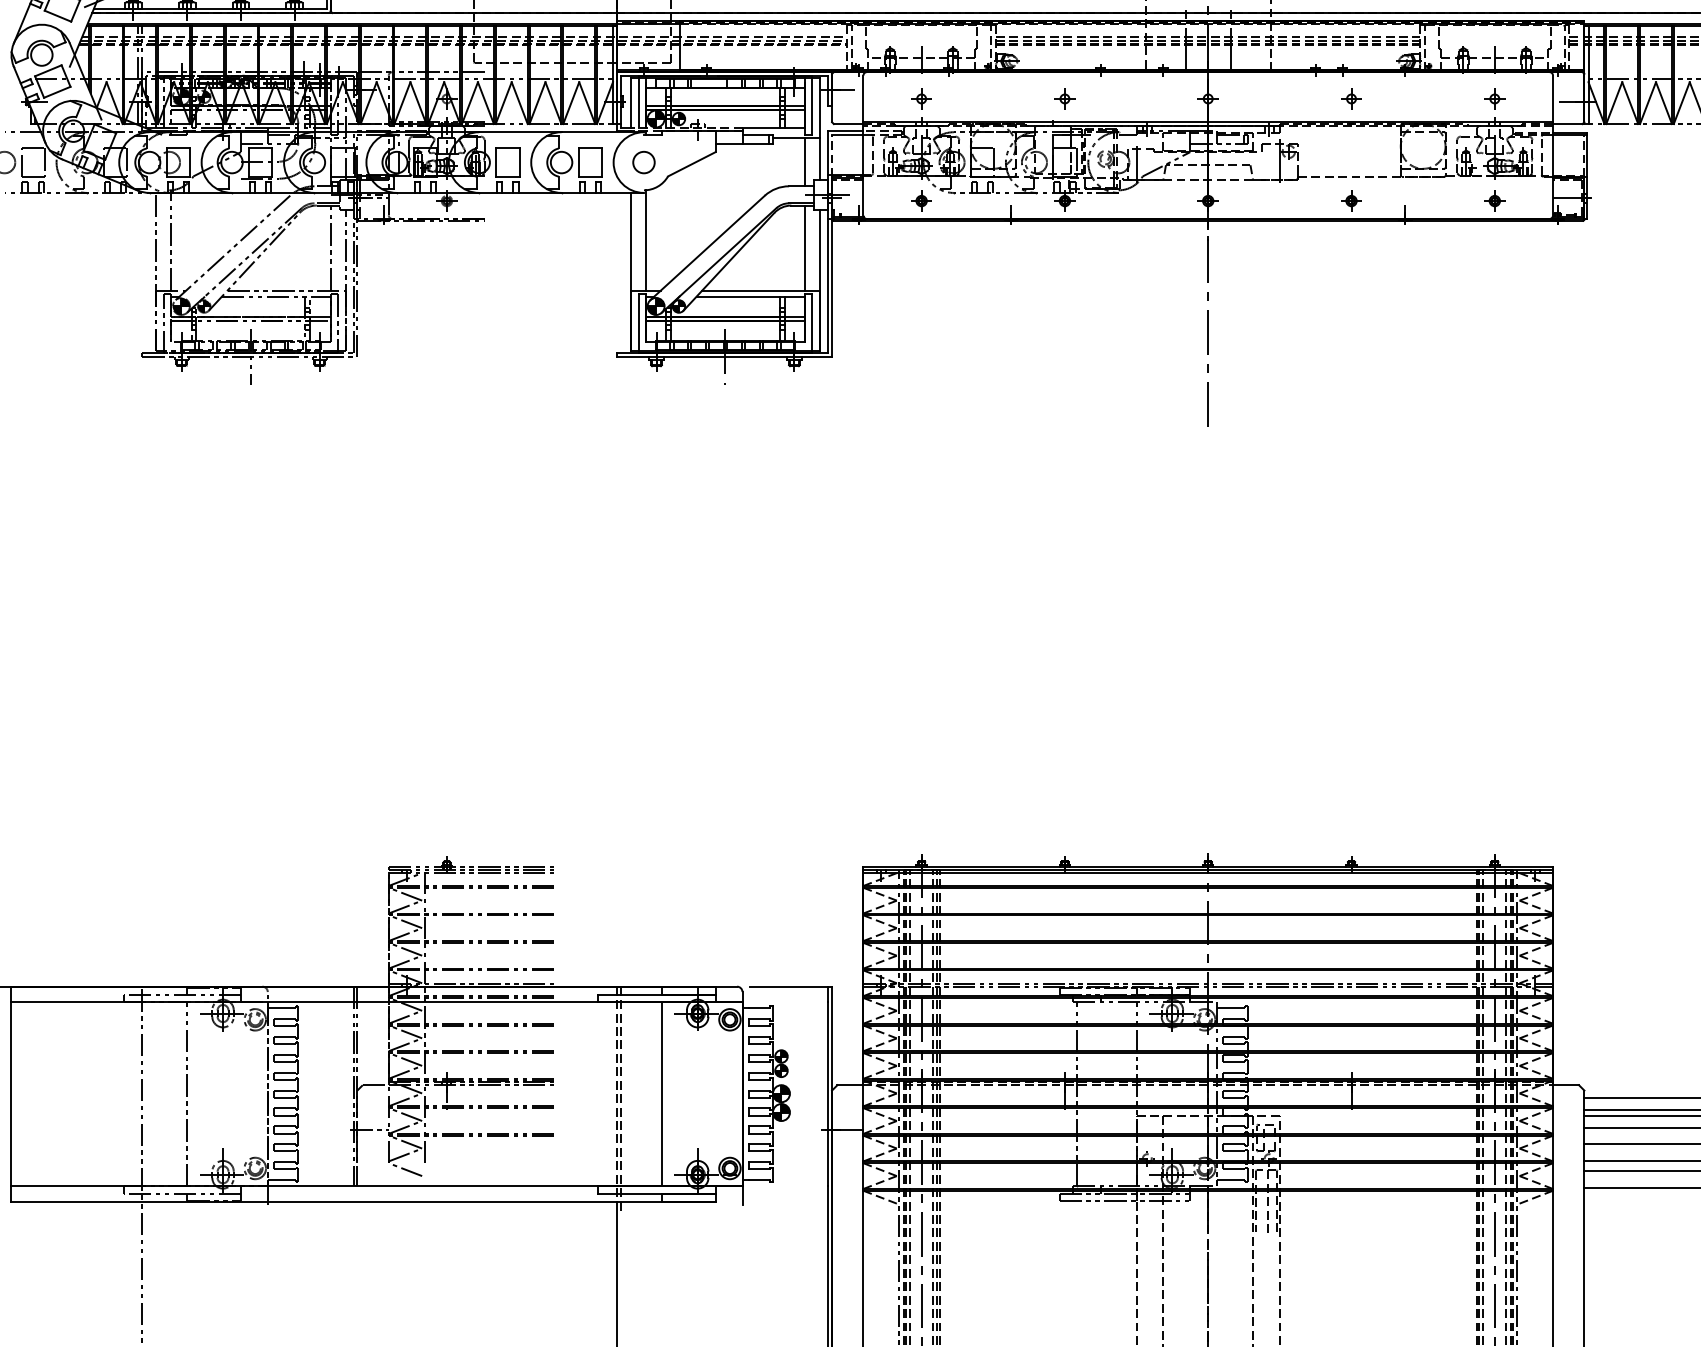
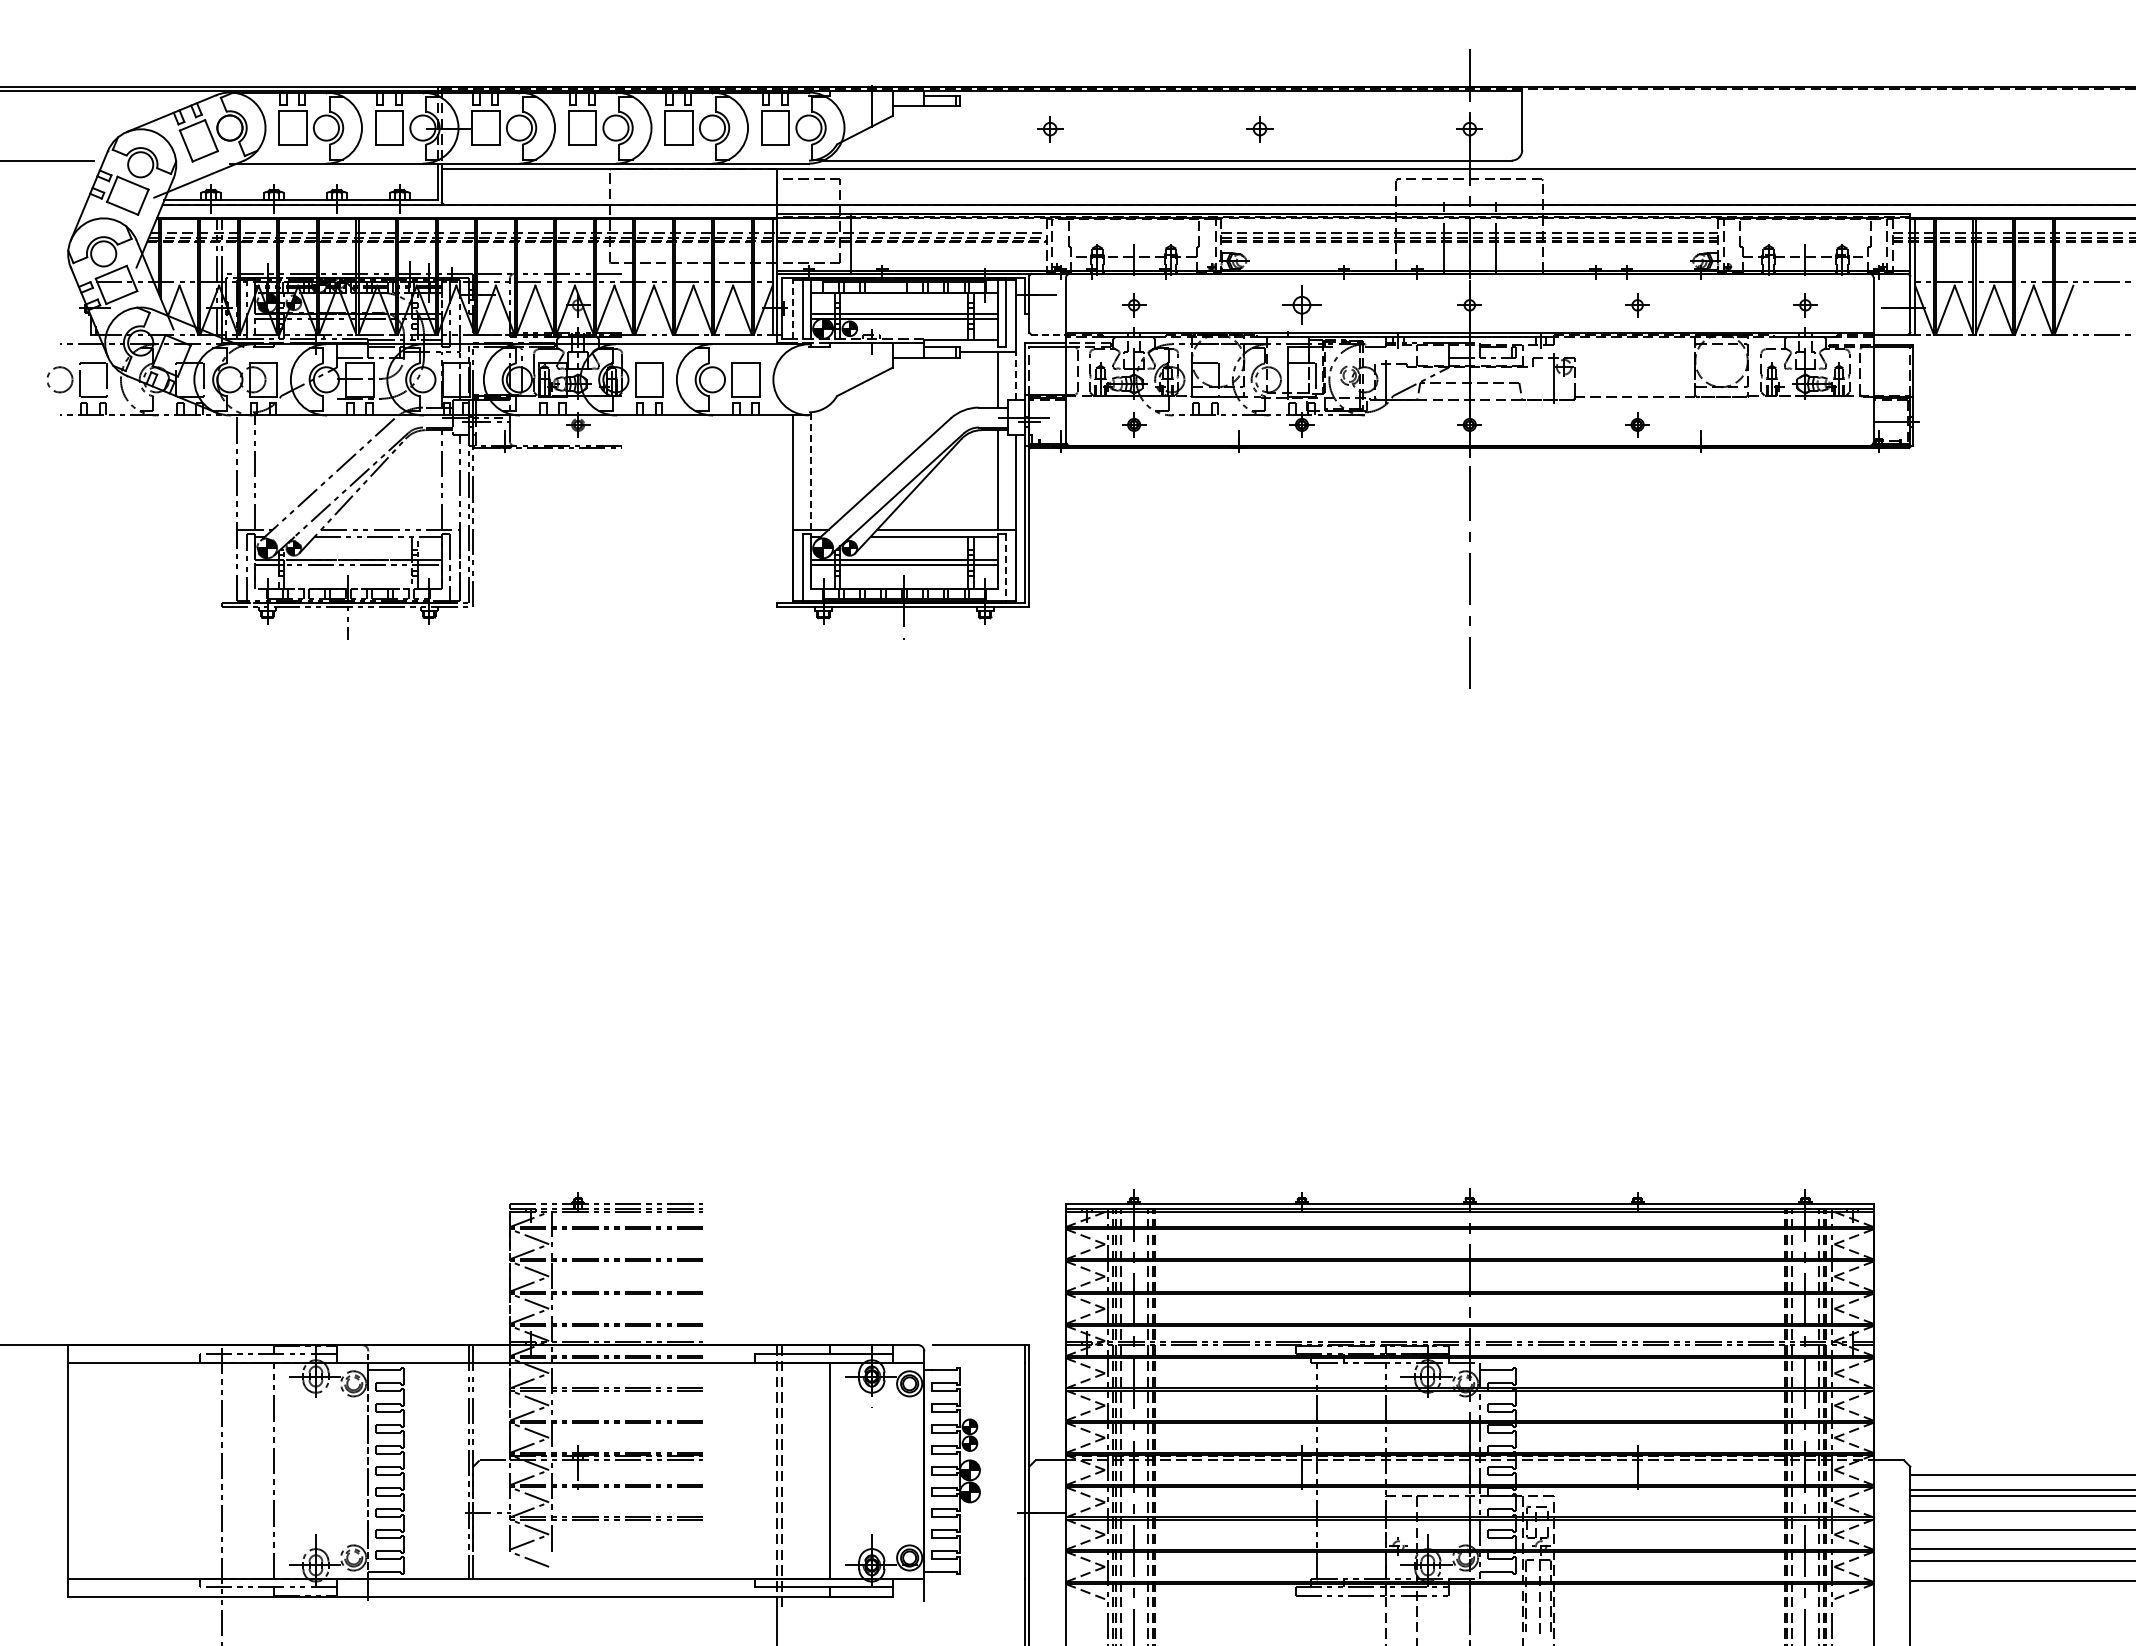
part: (1064, 99) -> (1301, 305), size x1.6
line: (630, 102) -> (793, 309), solid -> dashed
line: (849, 123) -> (1049, 334), solid -> dashed
line: (820, 158) -> (1015, 375), solid -> dashed
circle: (643, 162) -> (808, 379), removed
part: (1494, 200) -> (1805, 424), removed
line: (646, 240) -> (811, 471), solid -> dashed
line: (812, 323) -> (1006, 568), solid -> dashed

